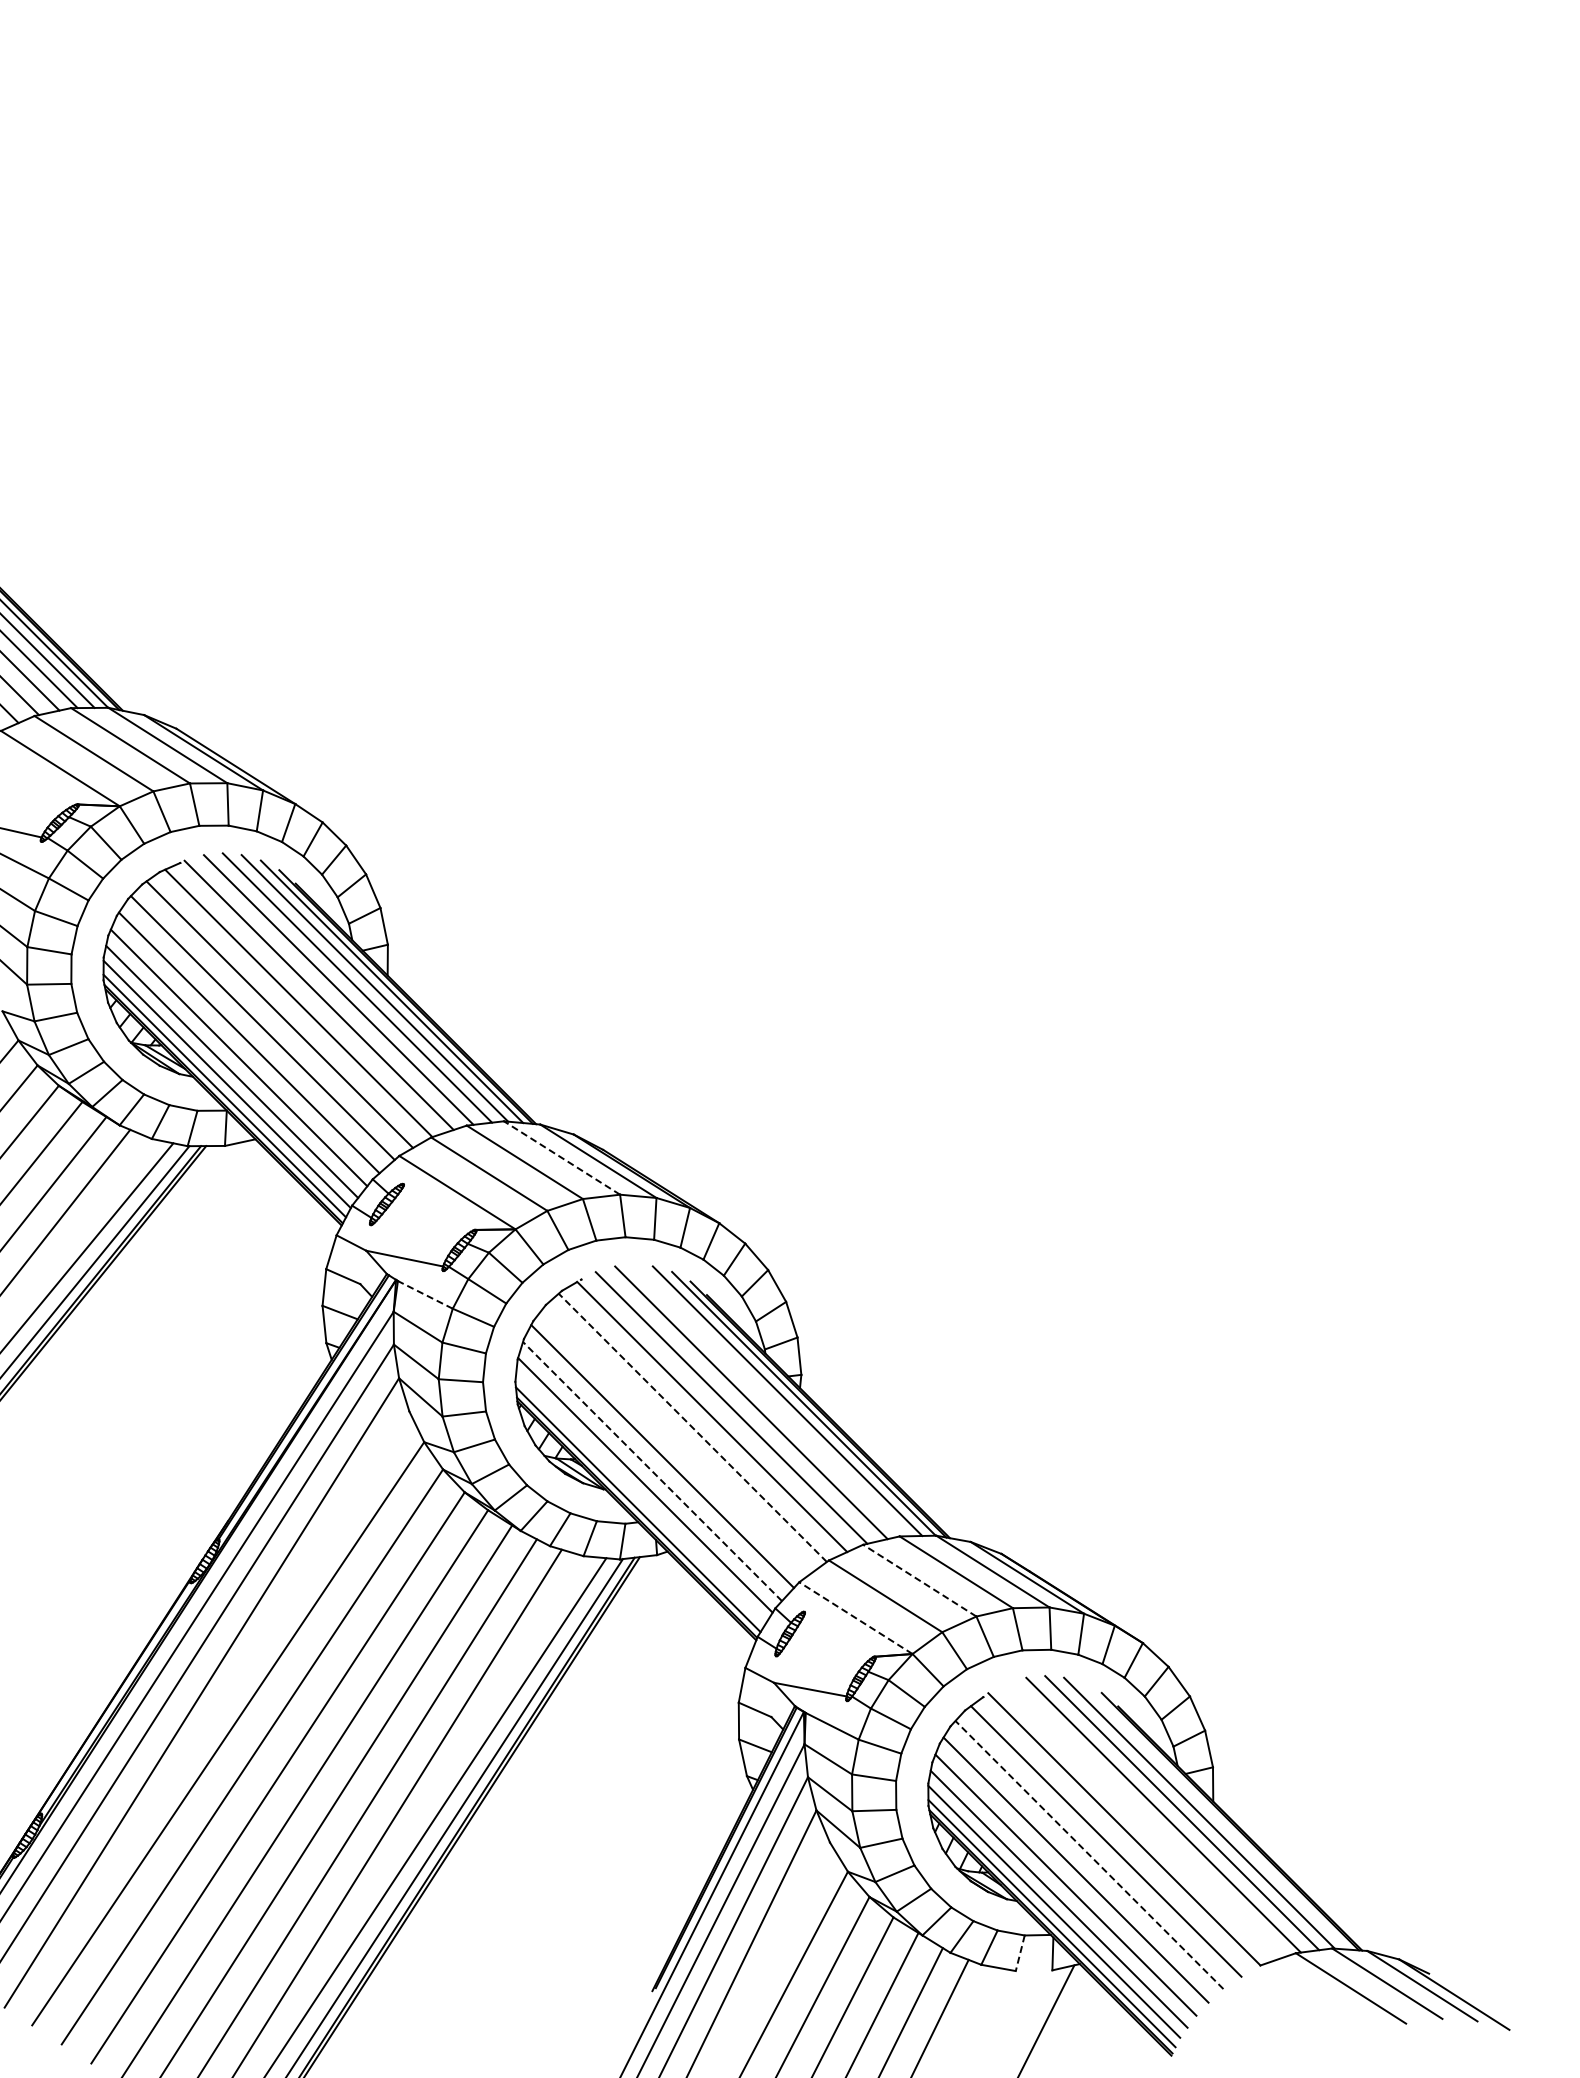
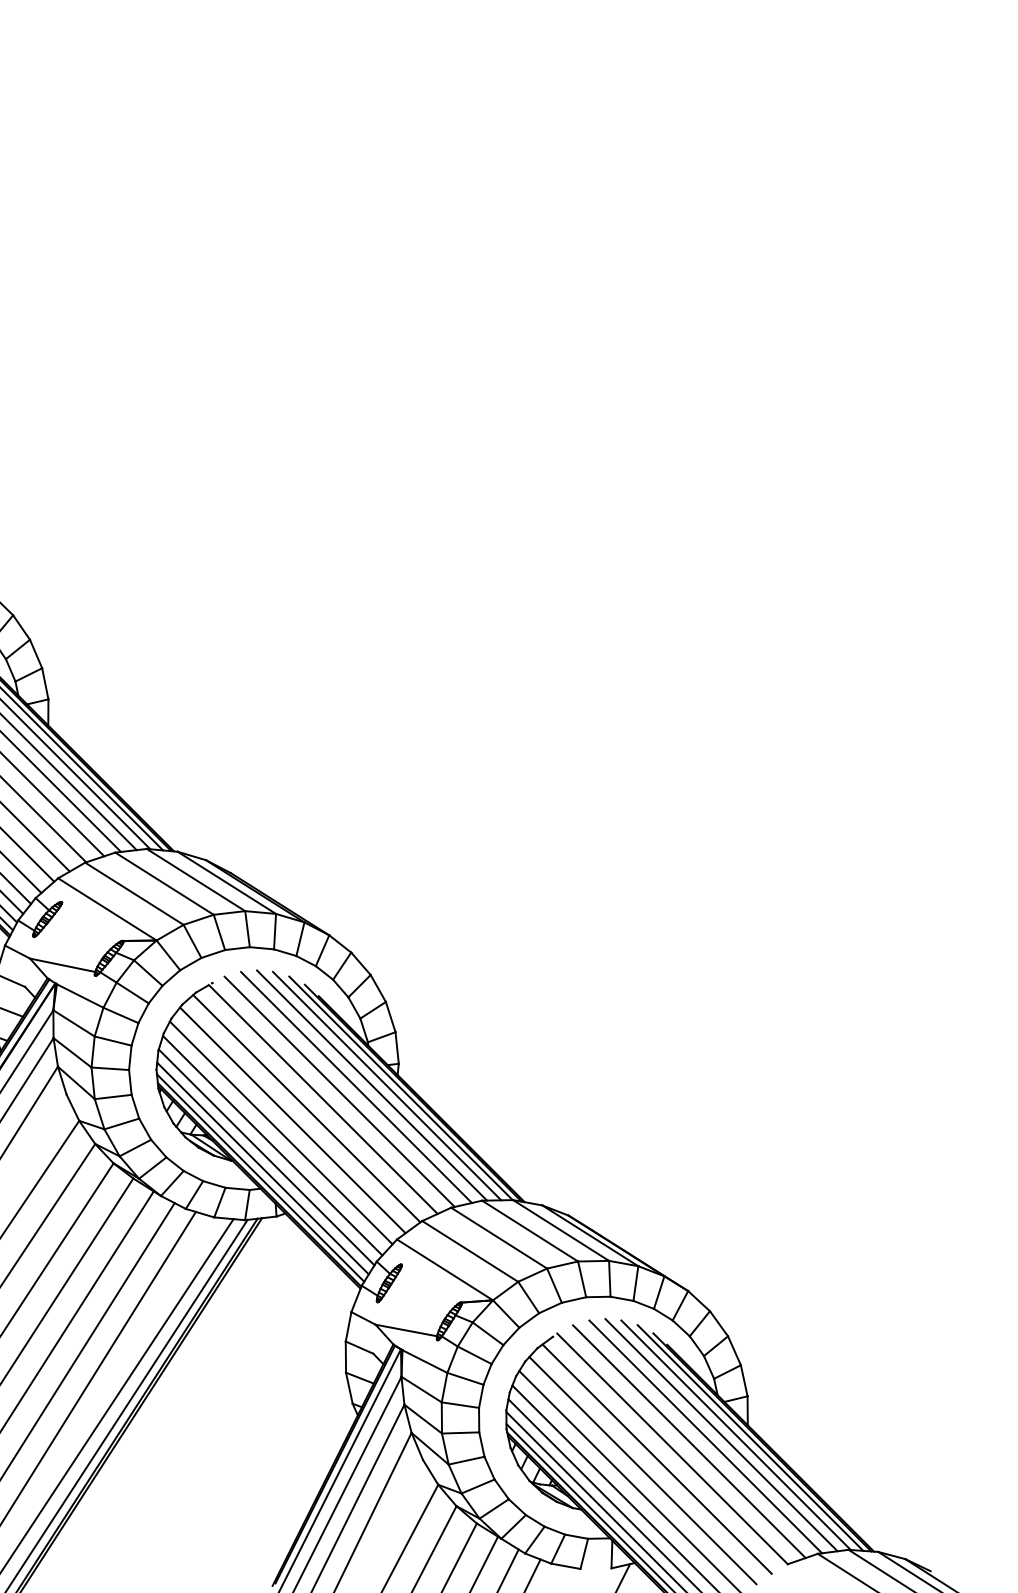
line: (562, 1158) -> (196, 880), dashed -> solid
line: (425, 1294) -> (80, 995), dashed -> solid
line: (769, 1400) -> (371, 1085), added
line: (692, 1427) -> (306, 1108), dashed -> solid
line: (676, 1441) -> (293, 1120), added
line: (652, 1471) -> (272, 1145), dashed -> solid
line: (640, 1498) -> (262, 1168), added
line: (919, 1580) -> (498, 1238), dashed -> solid
line: (855, 1617) -> (444, 1269), dashed -> solid
line: (1216, 1816) -> (750, 1437), added
line: (1143, 1820) -> (688, 1441), added
line: (1089, 1855) -> (642, 1471), dashed -> solid
line: (1020, 1953) -> (584, 1554), dashed -> solid

